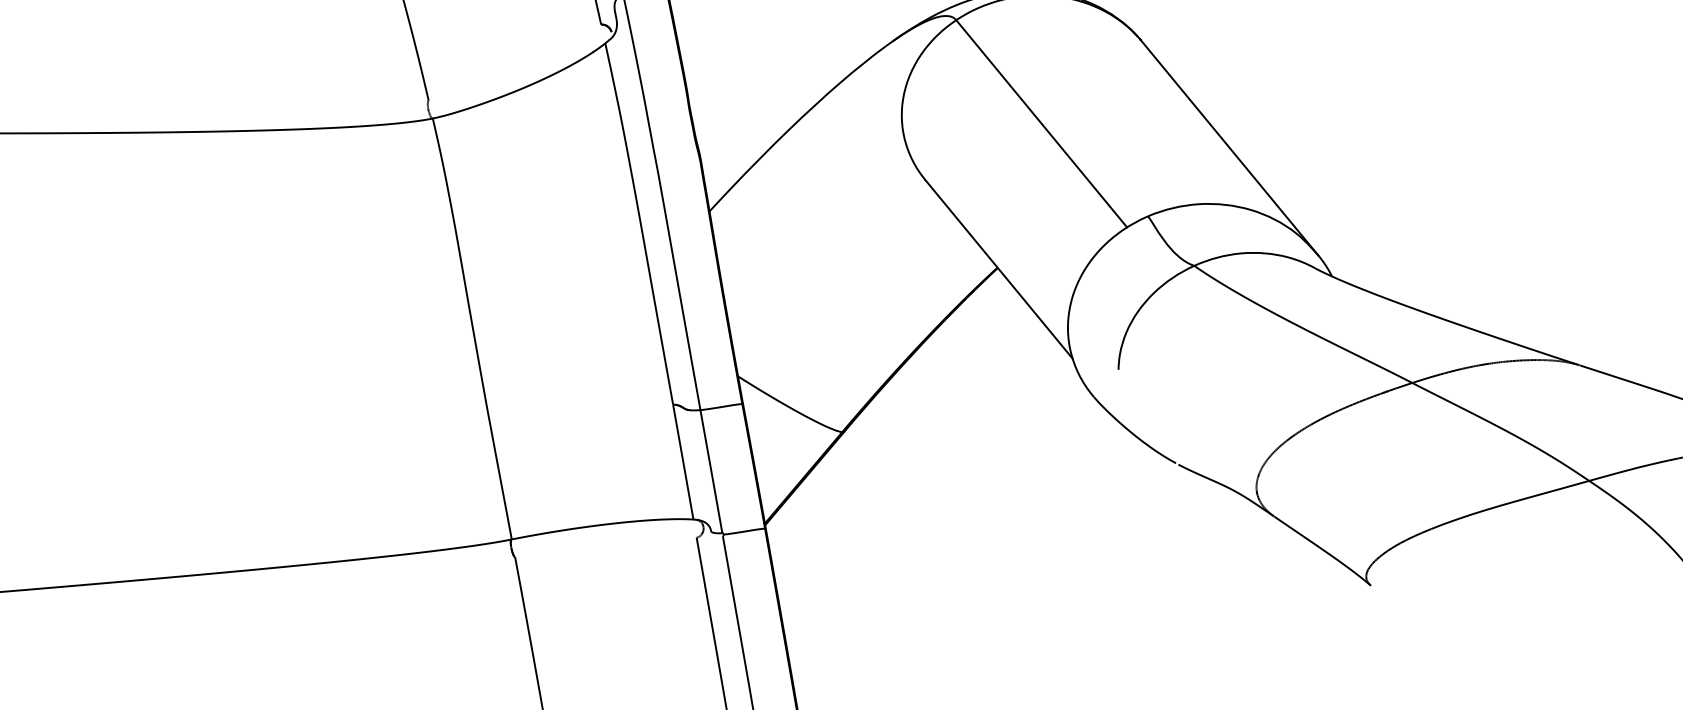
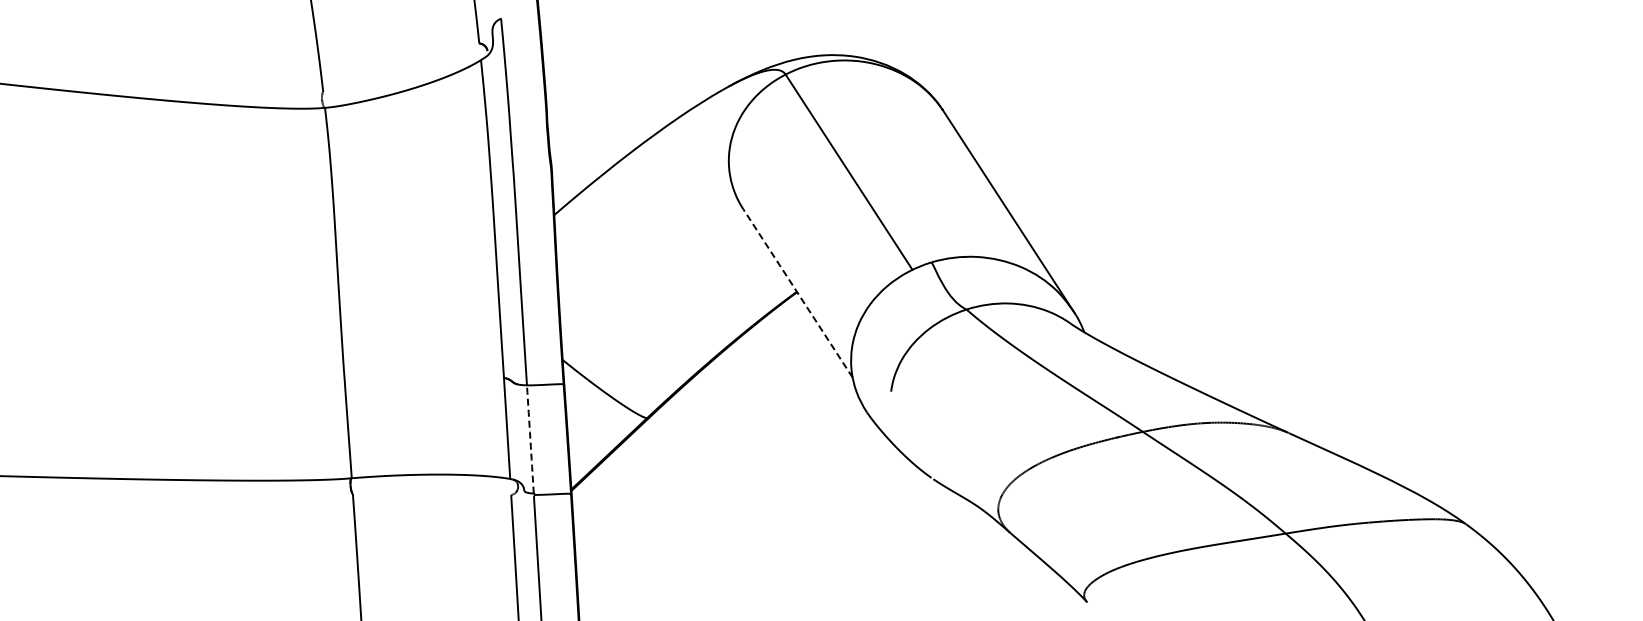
line: (998, 269) -> (797, 293), solid -> dashed
arc: (711, 471) -> (530, 439), solid -> dashed

